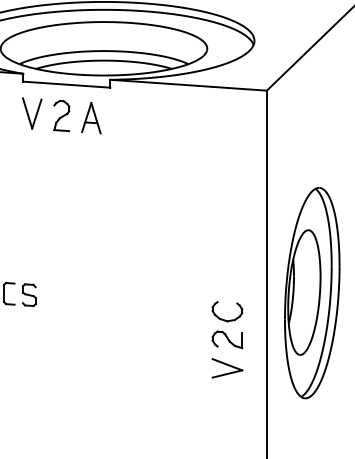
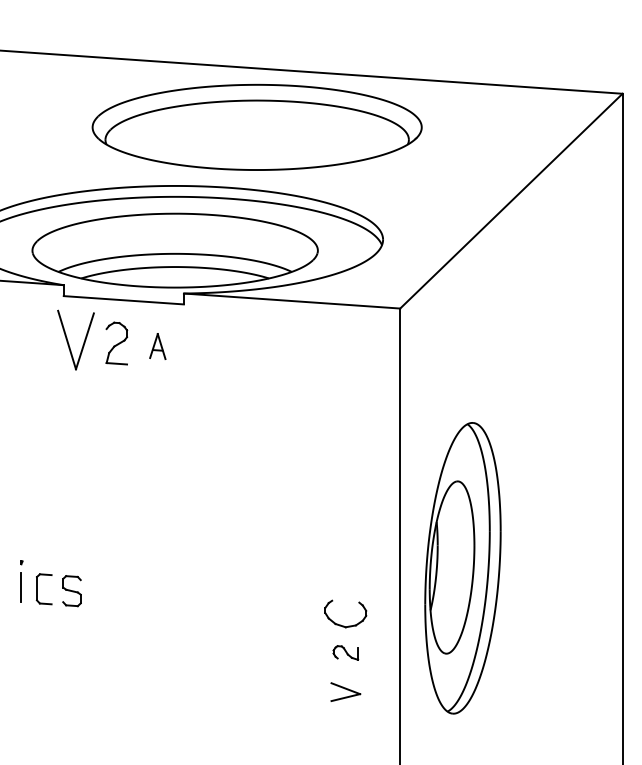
part: (31, 113) -> (75, 339), size x1.4
part: (91, 118) -> (157, 346), size x0.6
part: (311, 293) -> (462, 568), moved
part: (227, 339) -> (345, 652), size x0.6
part: (227, 367) -> (345, 691), size x0.7

